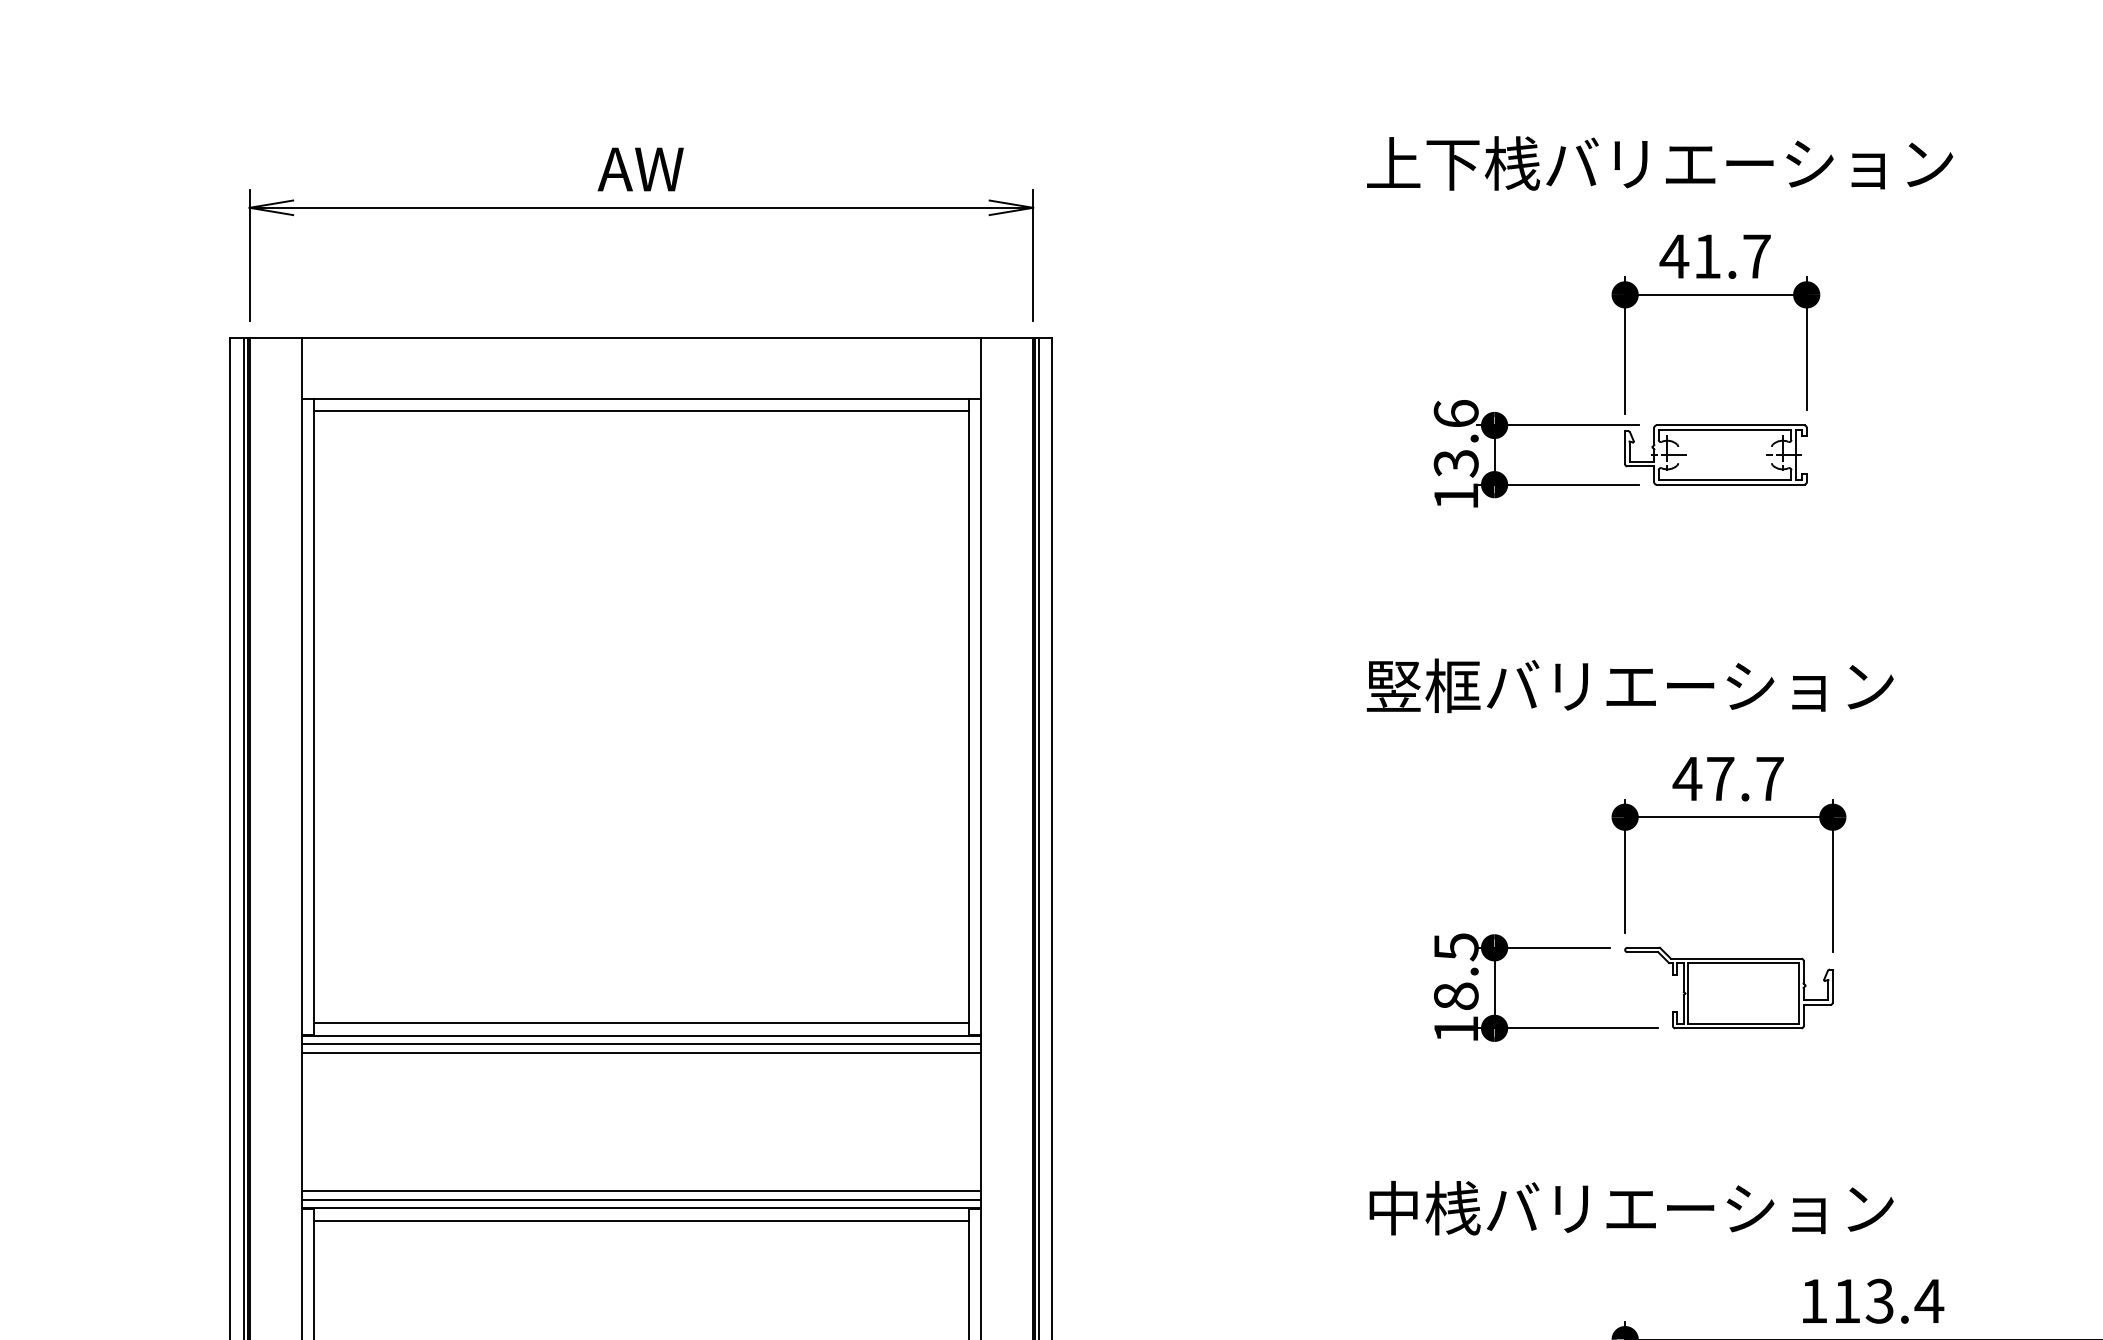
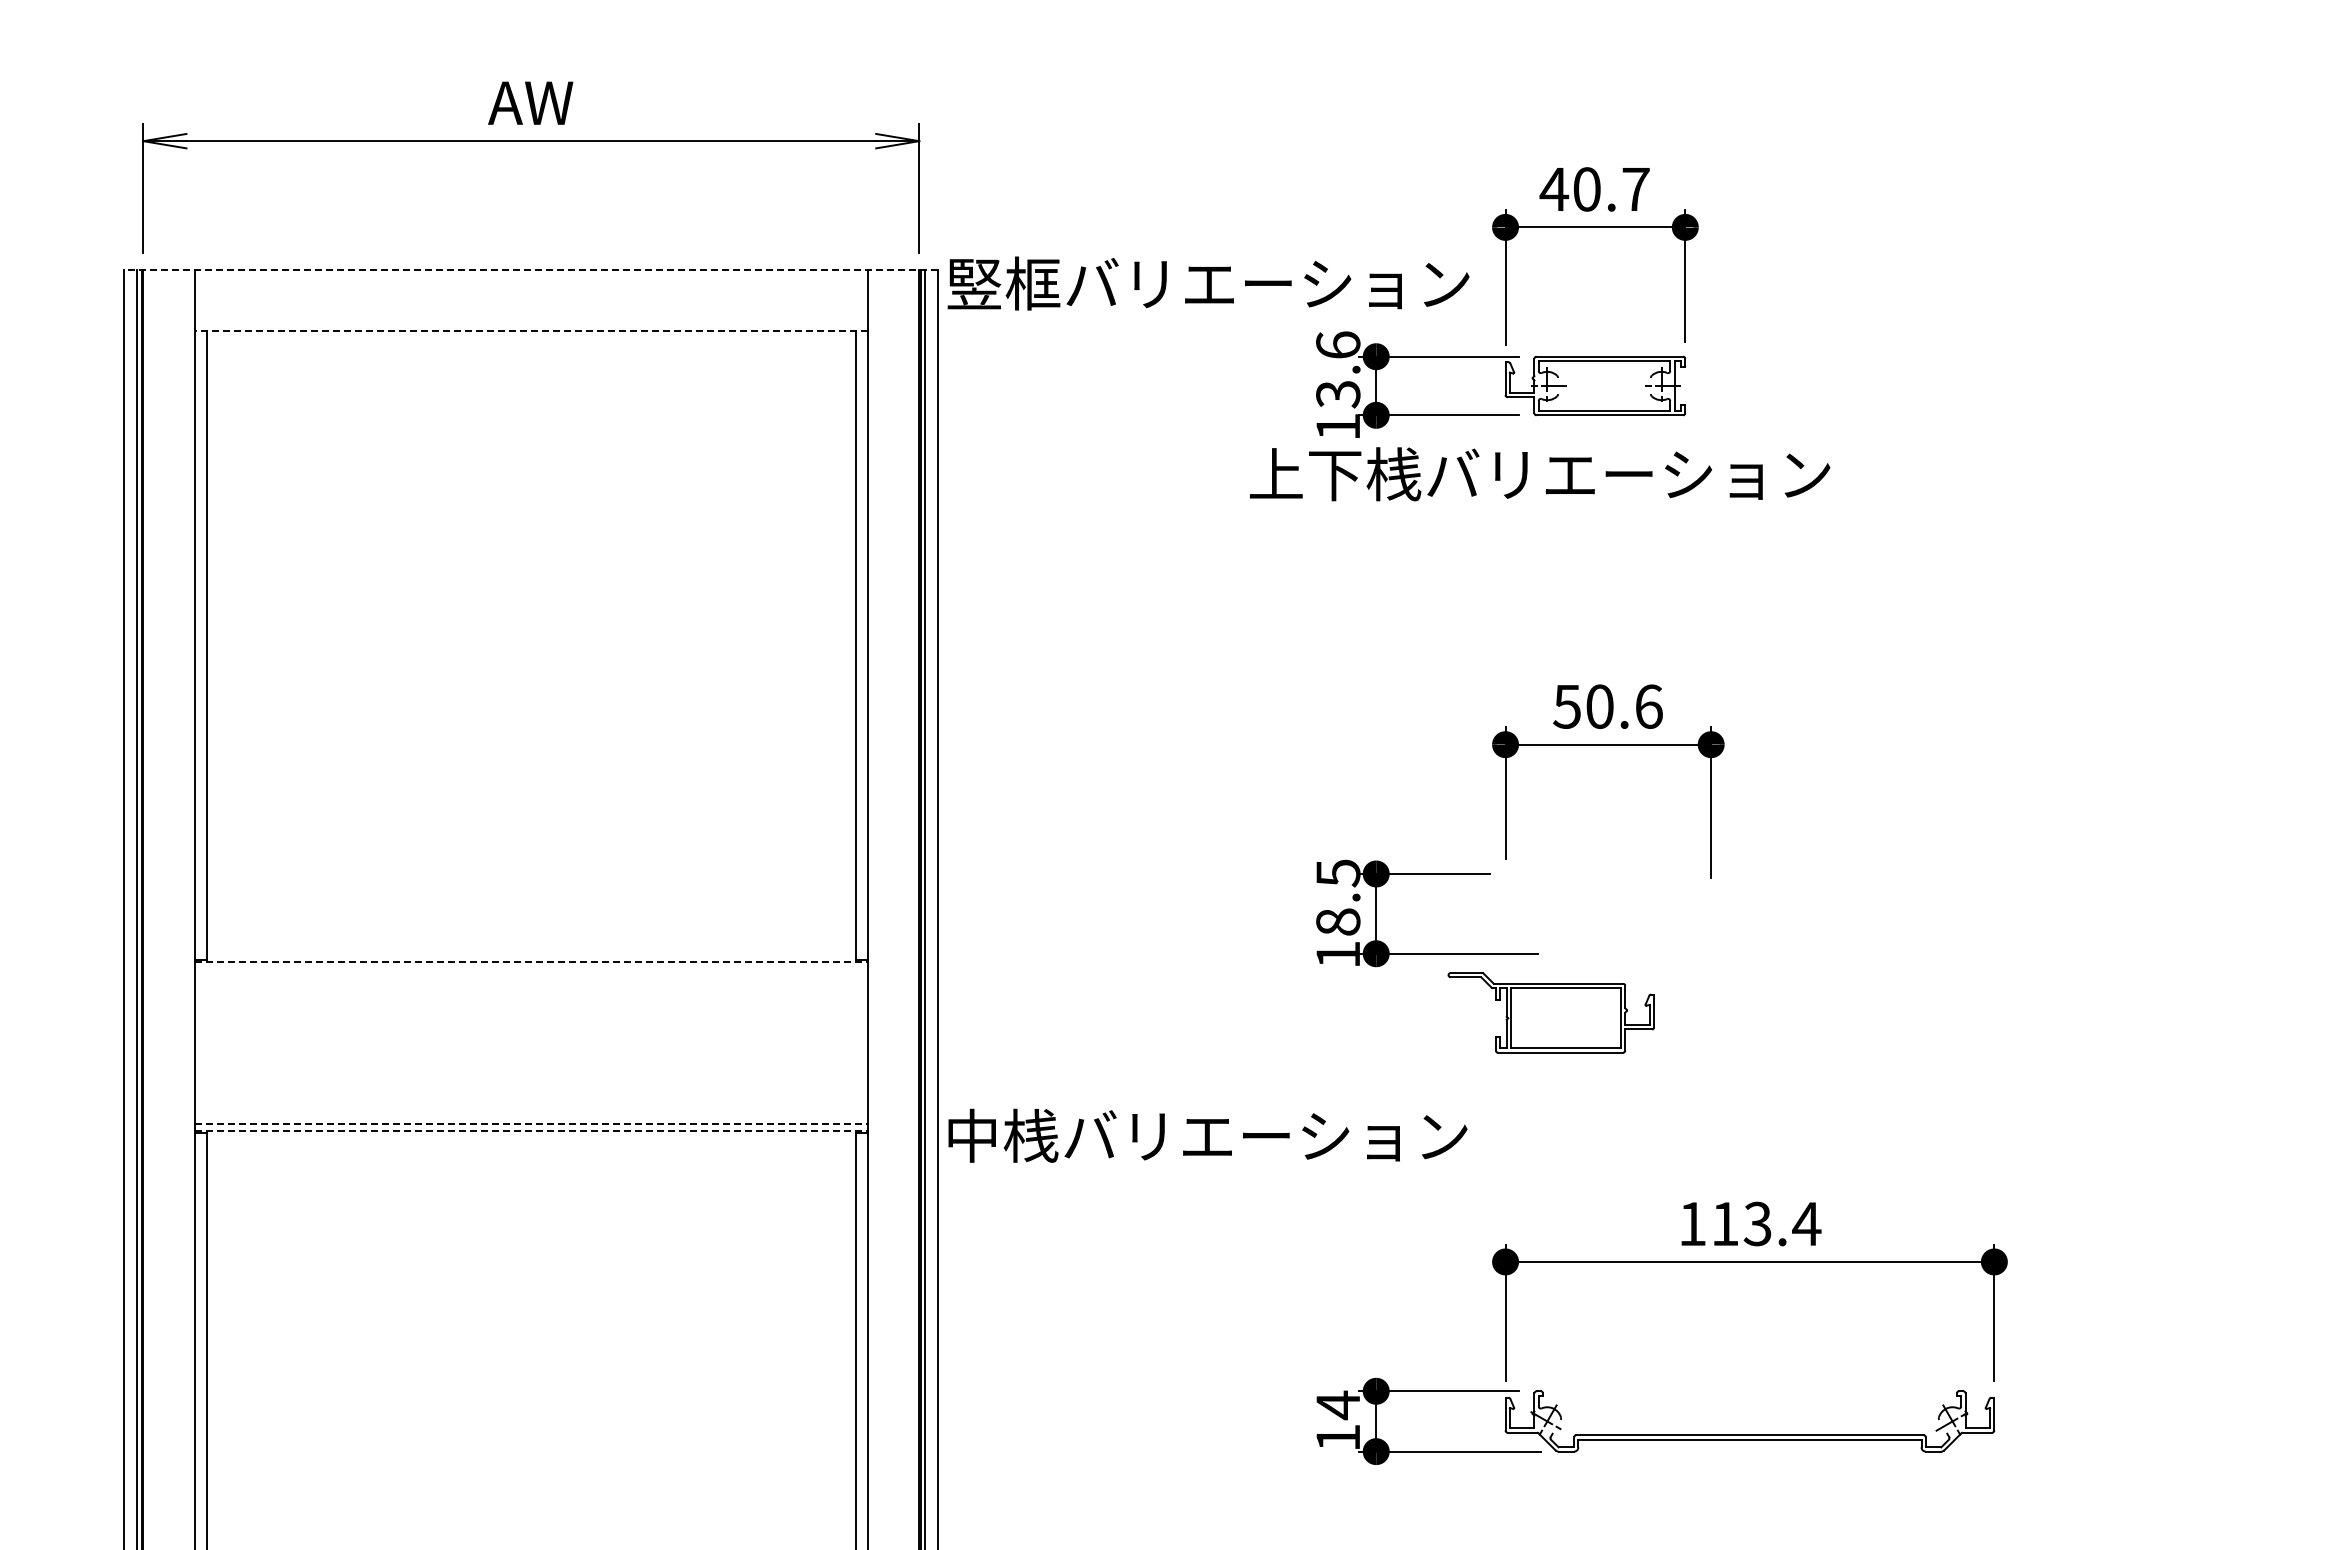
text: (1660, 163) -> (1540, 474), moved
text: (1706, 256) -> (1586, 189), 41.7 -> 40.7
line: (641, 338) -> (531, 270), solid -> dashed
line: (640, 398) -> (530, 330), solid -> dashed
line: (641, 411) -> (531, 342), removed
text: (1630, 685) -> (1208, 283), moved
text: (1728, 778) -> (1607, 706), 47.7 -> 50.6
part: (1728, 987) -> (1550, 1012), moved
line: (641, 1023) -> (531, 948), removed
line: (641, 1036) -> (531, 961), solid -> dashed
line: (641, 1044) -> (531, 969), removed
line: (641, 1052) -> (531, 977), removed
line: (641, 1191) -> (531, 1115), removed
line: (641, 1199) -> (531, 1123), solid -> dashed
line: (641, 1207) -> (531, 1131), solid -> dashed
text: (1631, 1207) -> (1207, 1135), moved
line: (641, 1220) -> (531, 1144), removed

